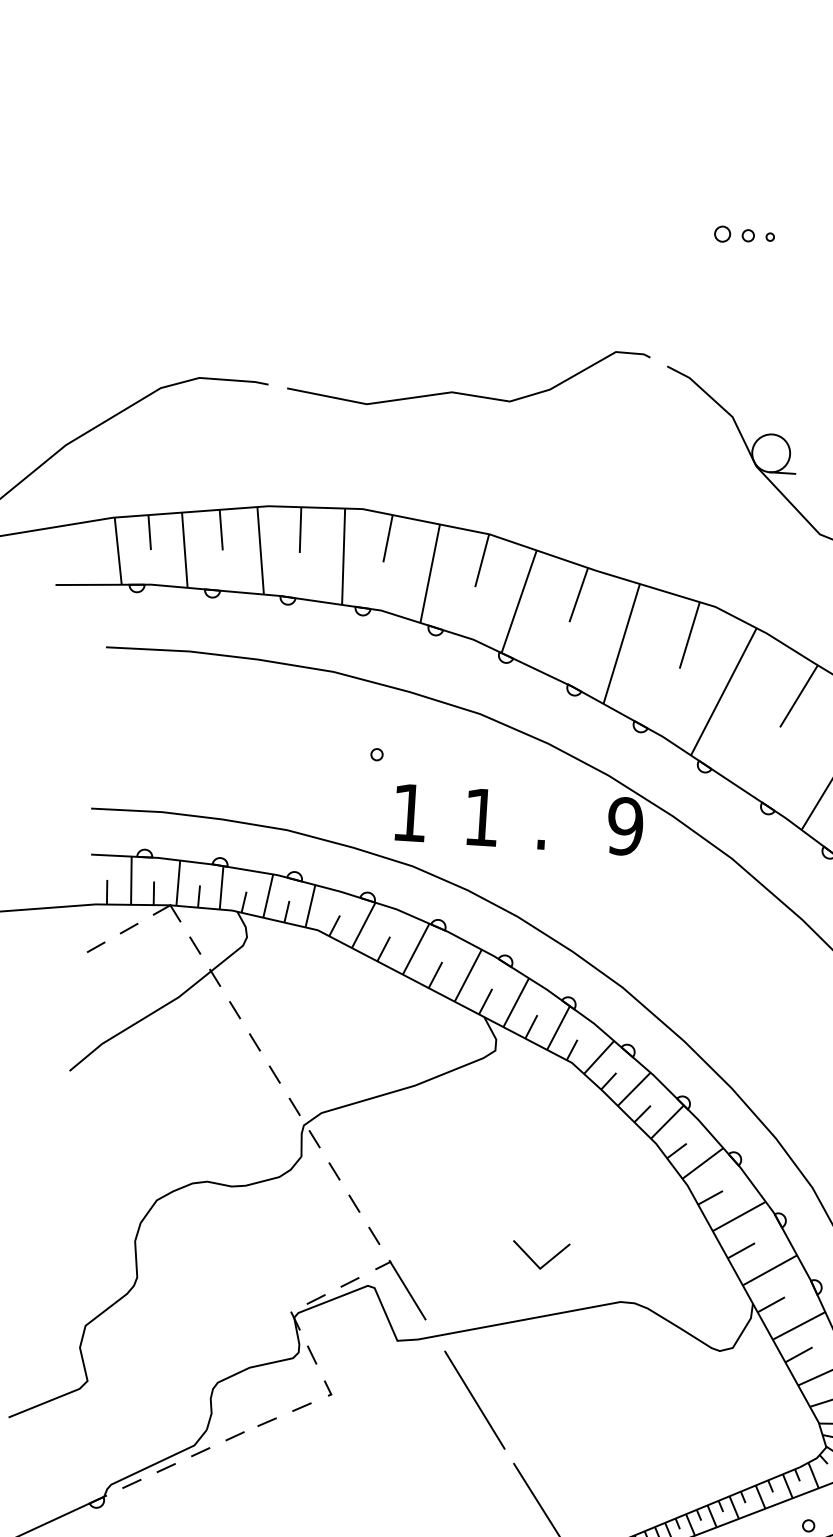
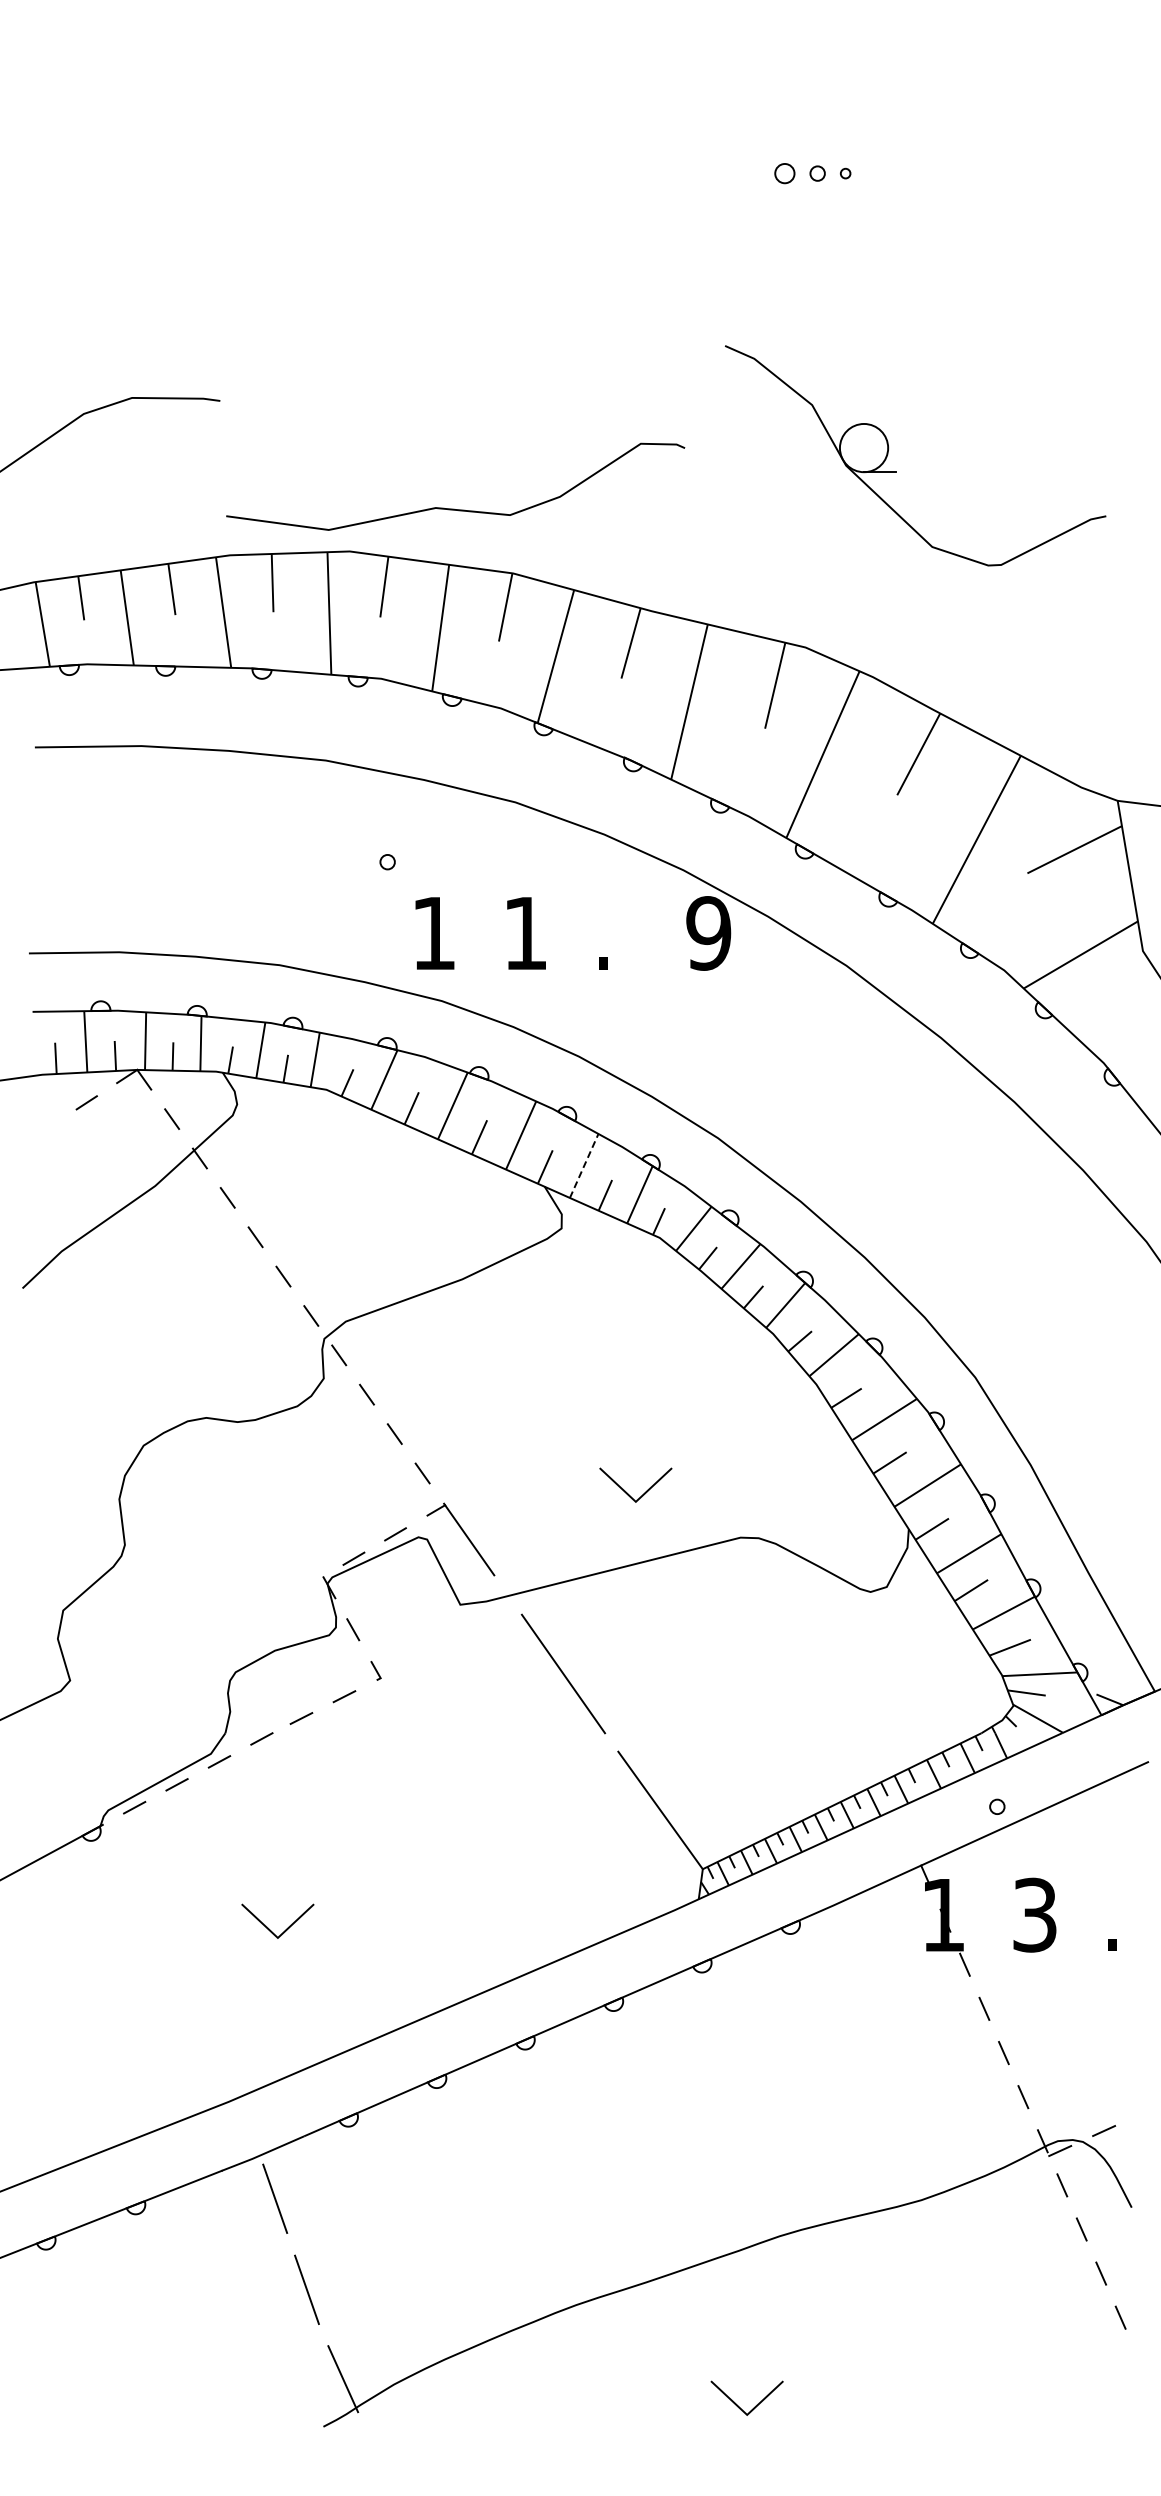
curve: (466, 393) -> (454, 508), moved
line: (96, 946) -> (46, 1128), removed
line: (516, 1002) -> (584, 1165), solid -> dashed

